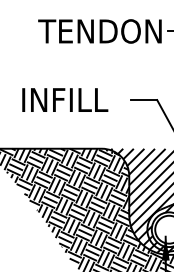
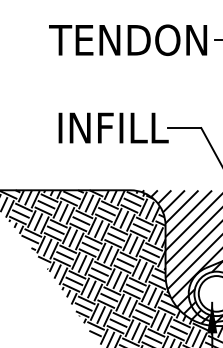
text: (65, 99) -> (113, 127), moved

